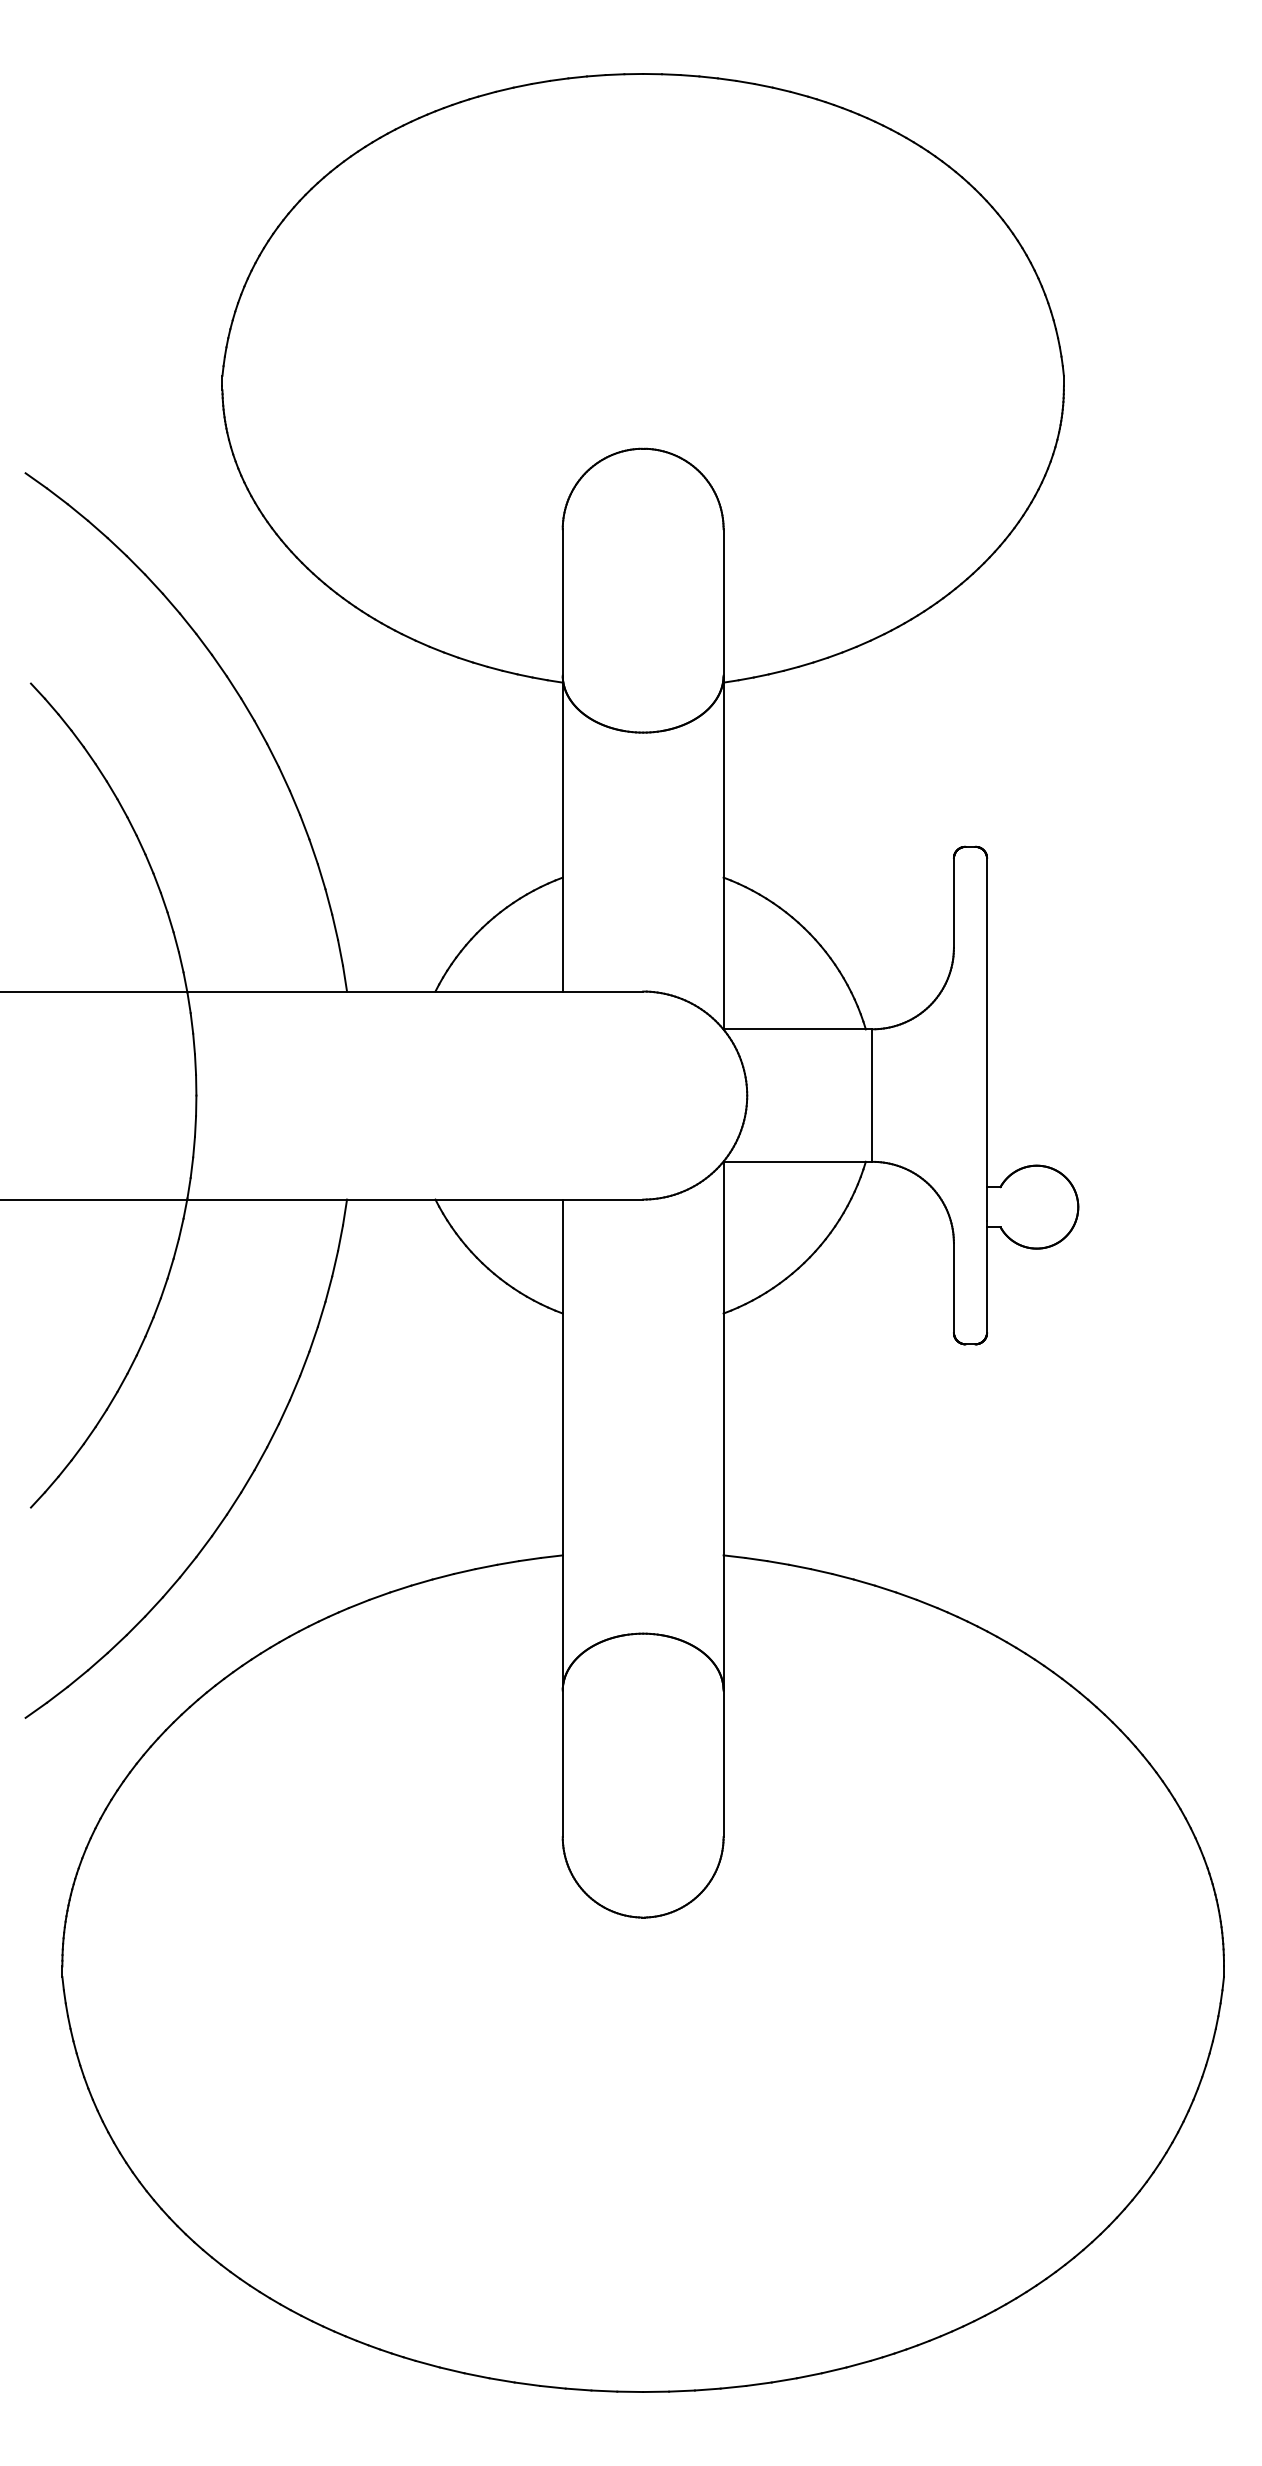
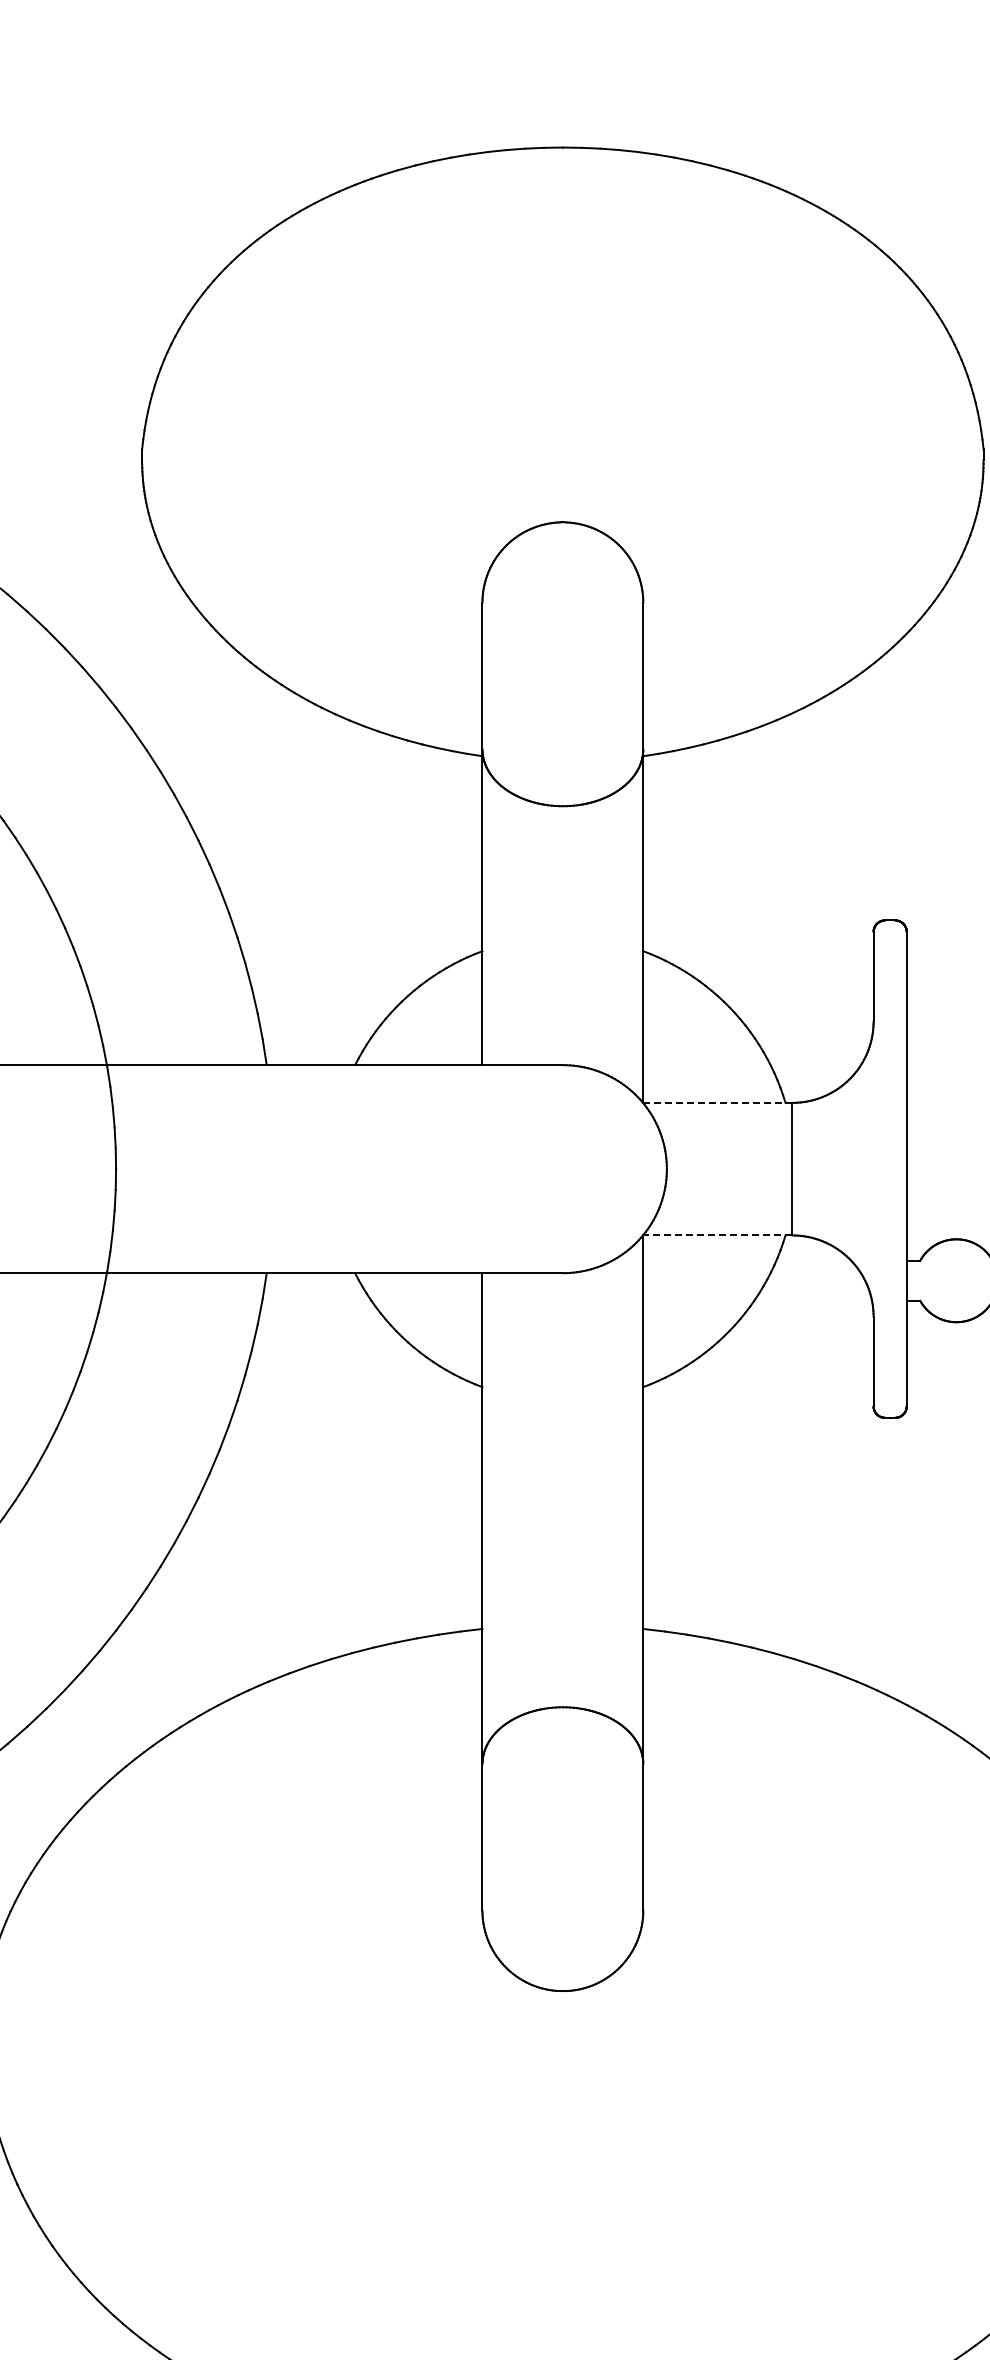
line: (798, 1029) -> (718, 1103), solid -> dashed
line: (797, 1161) -> (717, 1235), solid -> dashed

